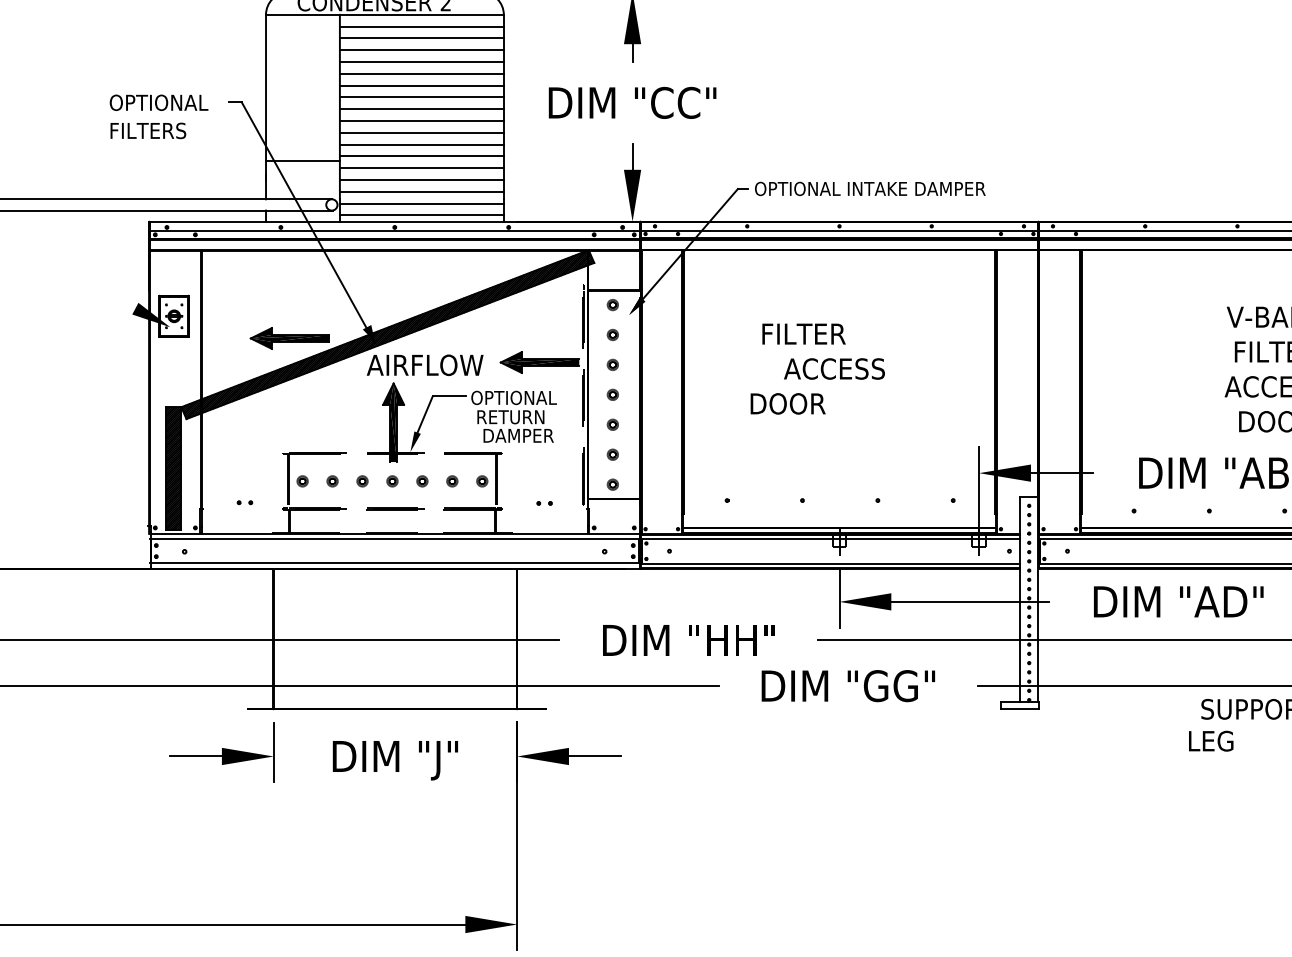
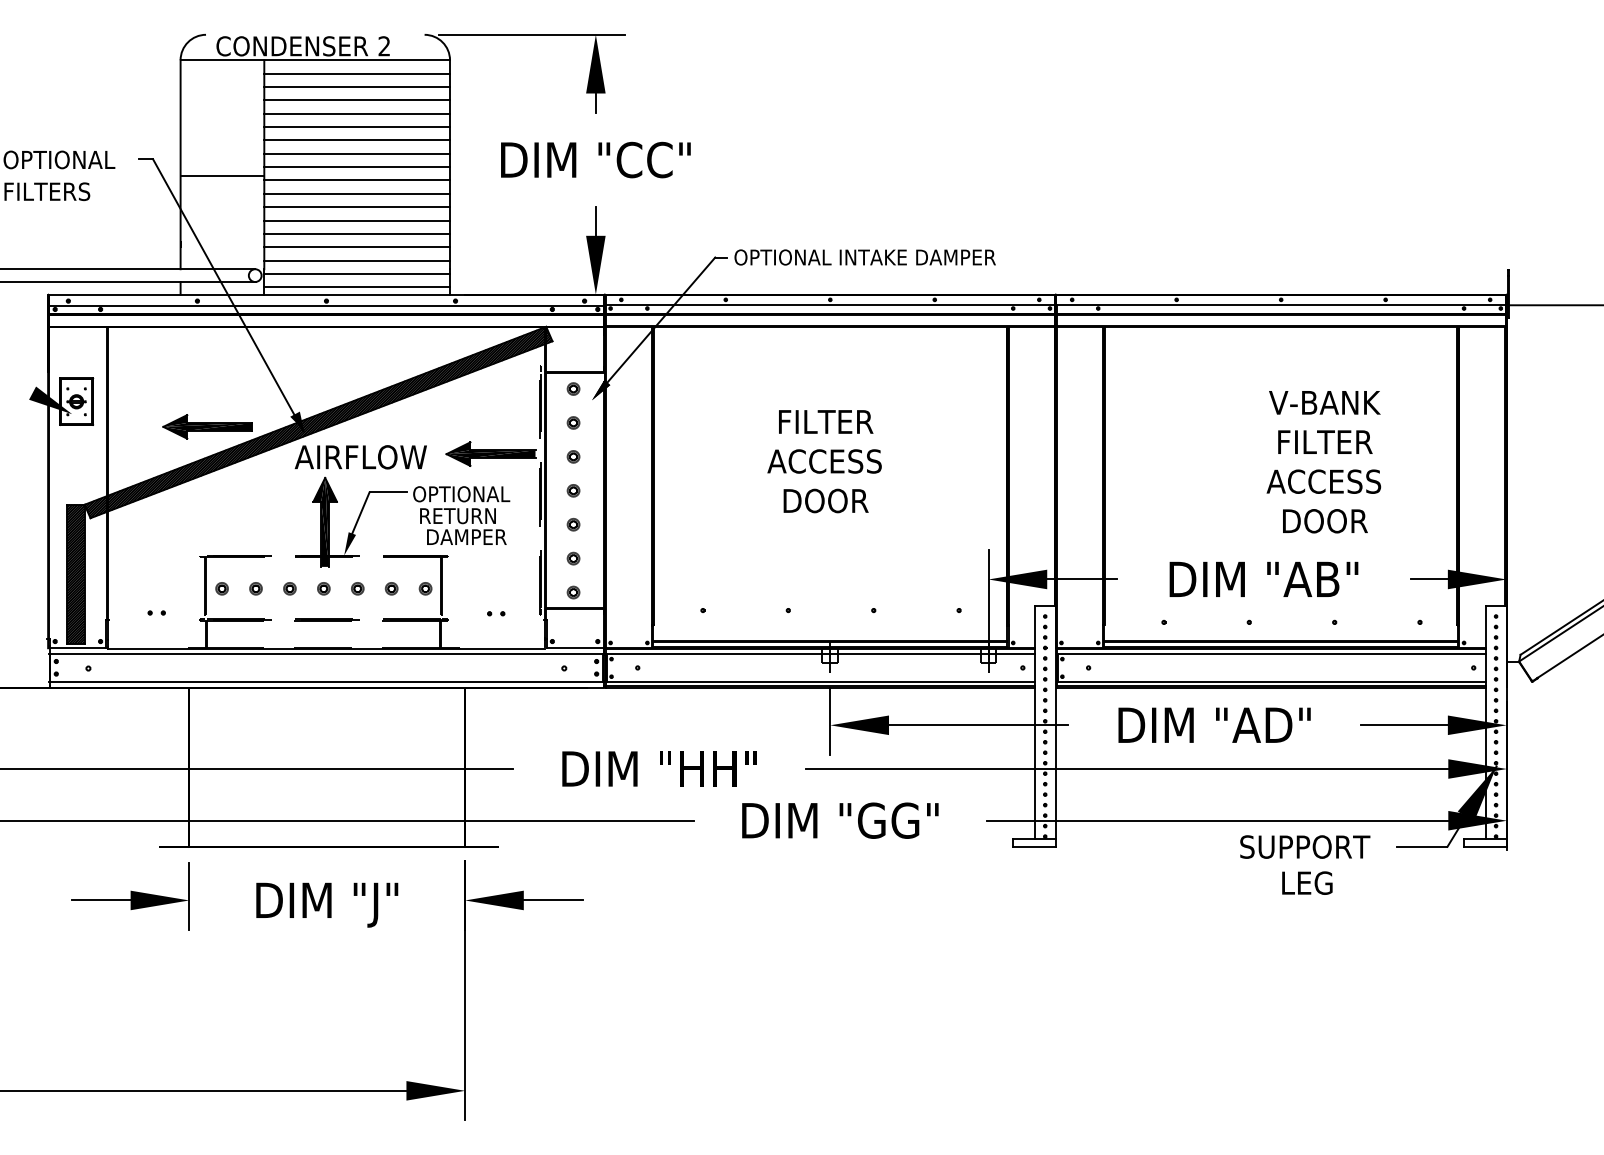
line: (303, 161) -> (222, 176), moved
text: (804, 333) -> (826, 421), moved
text: (787, 403) -> (825, 500), moved
text: (1211, 740) -> (1307, 882), moved

